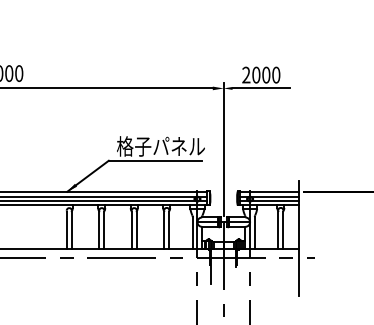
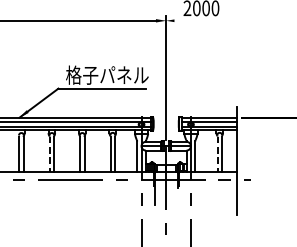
line: (261, 88) -> (201, 20), removed
line: (99, 230) -> (49, 154), solid -> dashed
line: (278, 230) -> (217, 154), solid -> dashed

